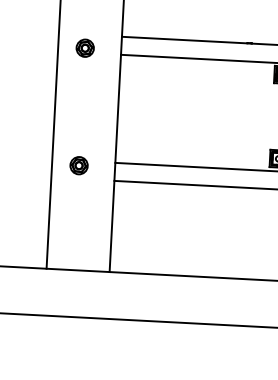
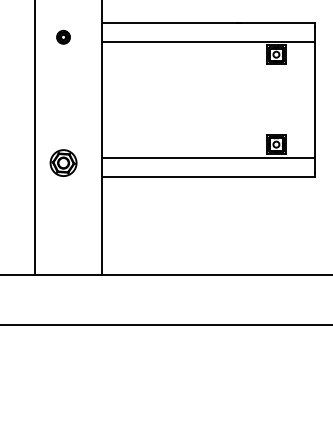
part: (85, 48) -> (63, 37), size x0.7
part: (79, 165) -> (63, 162), size x1.4

